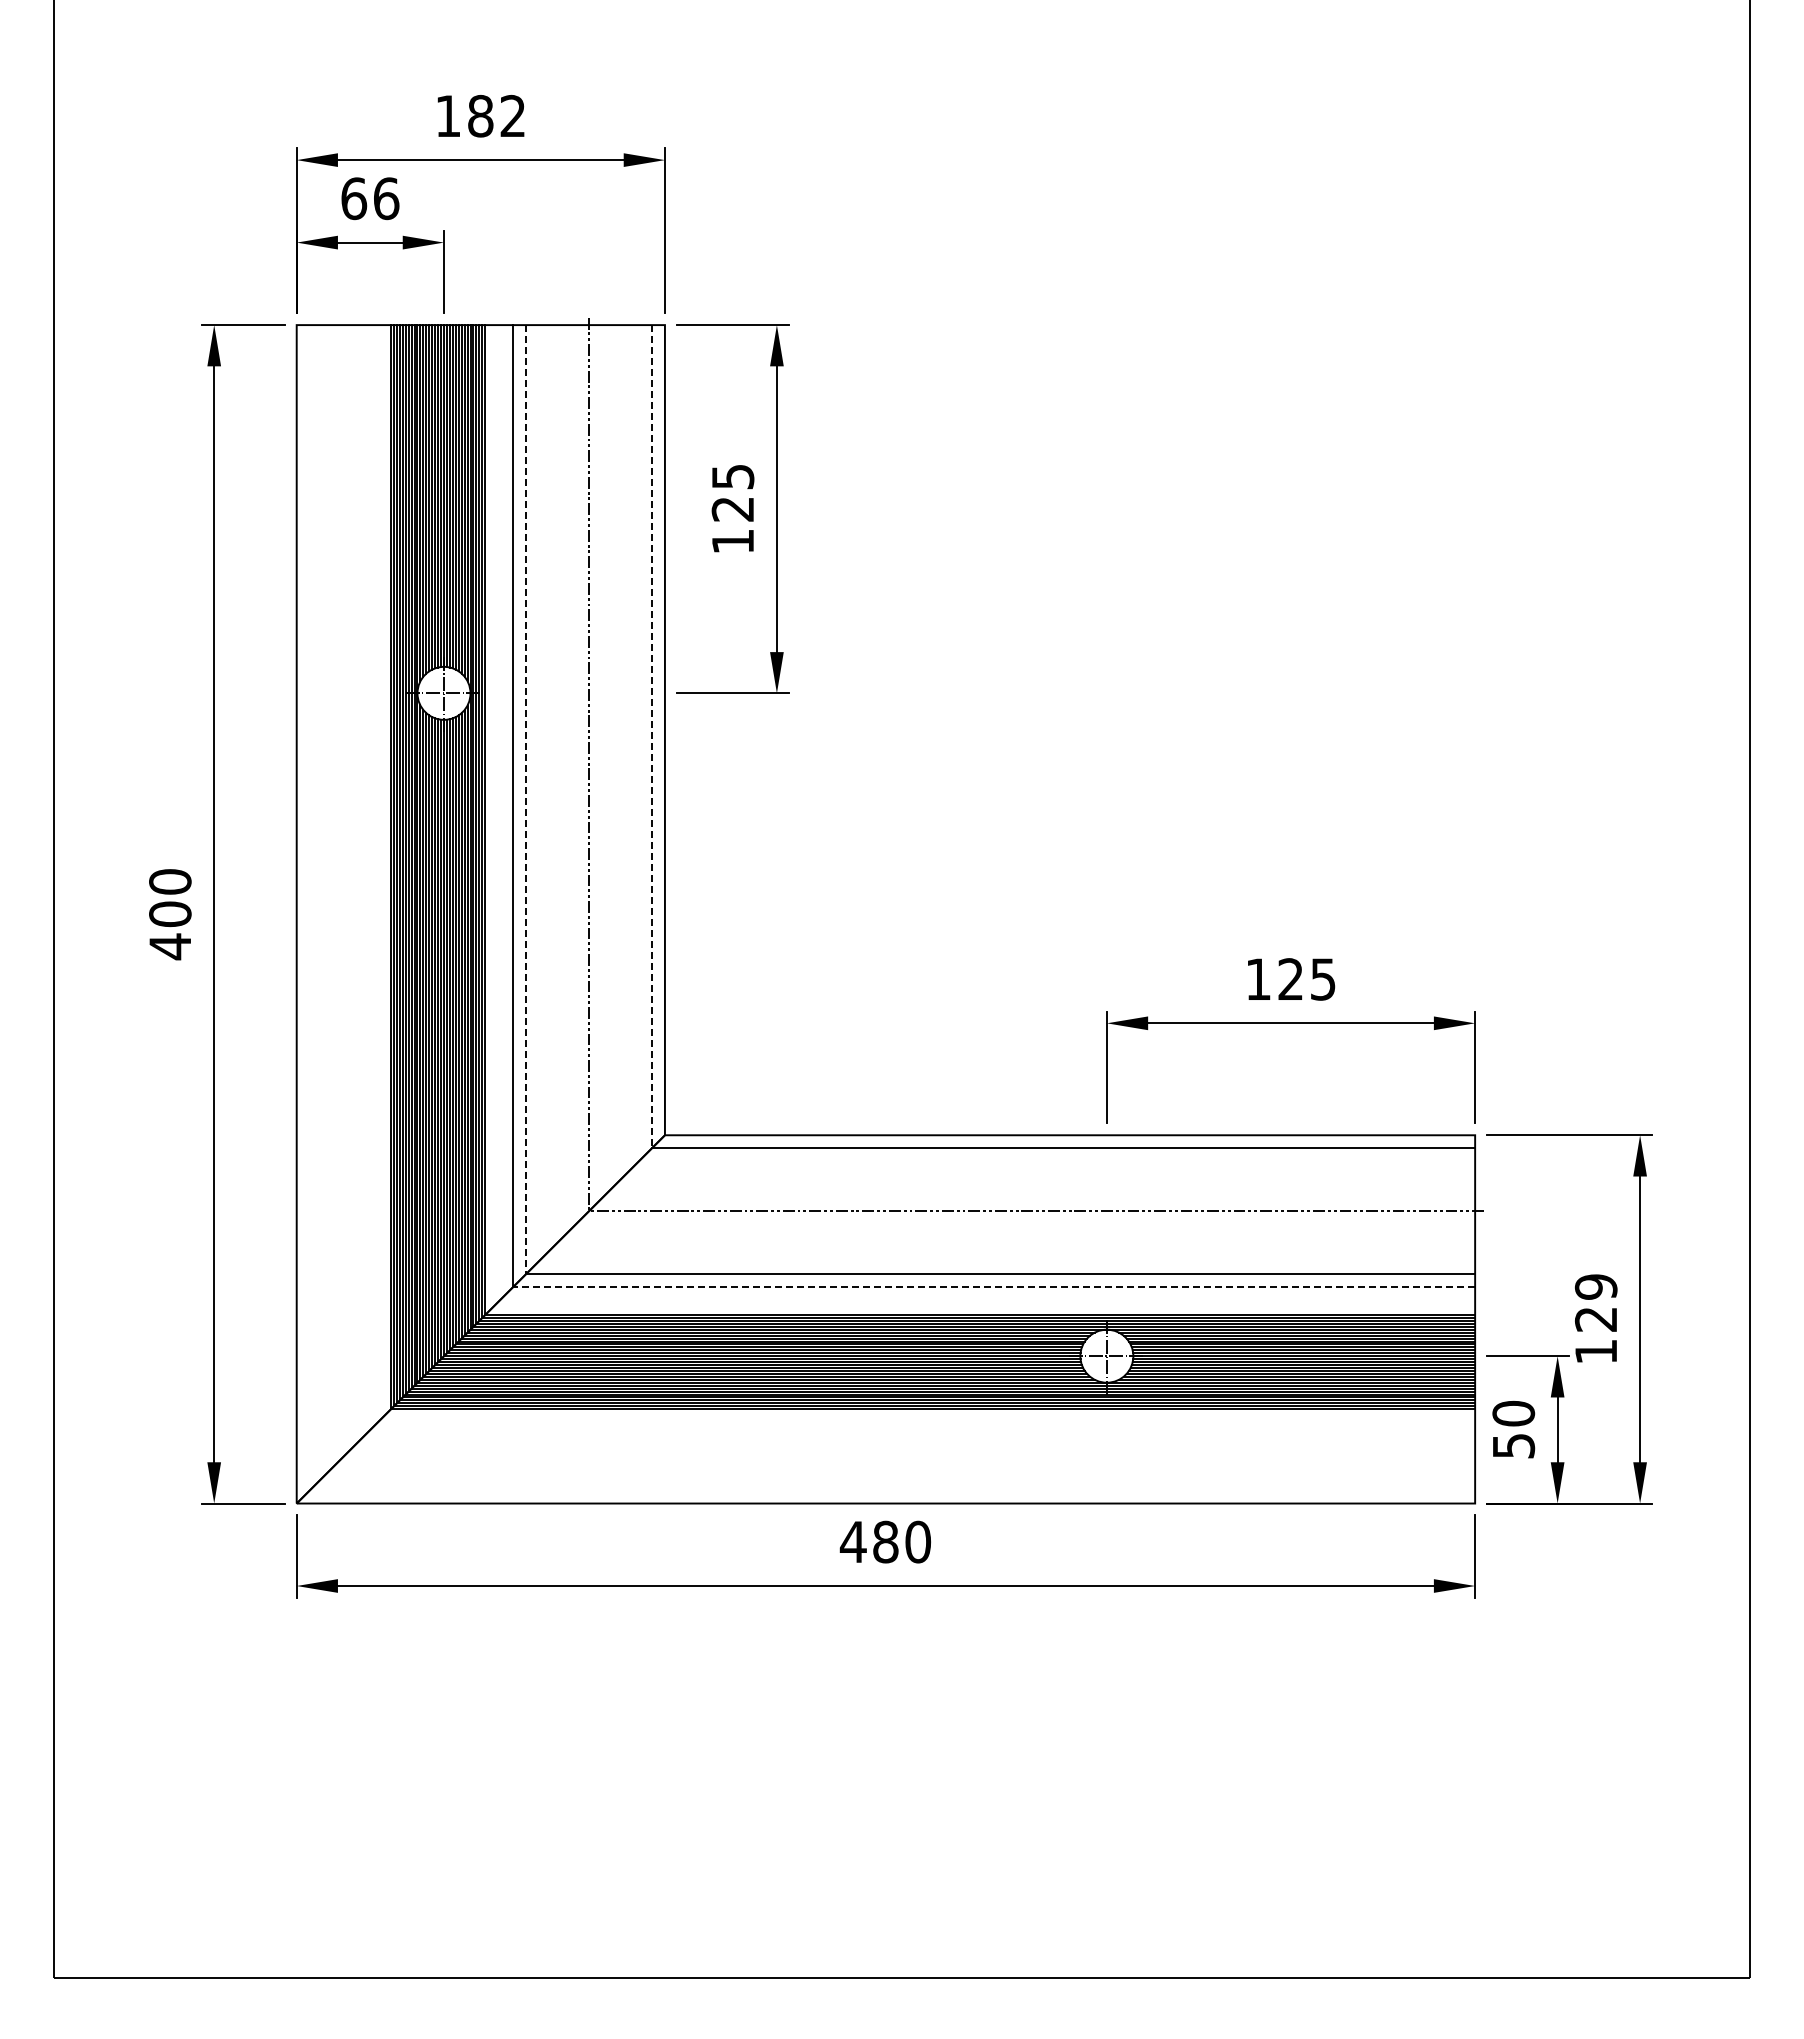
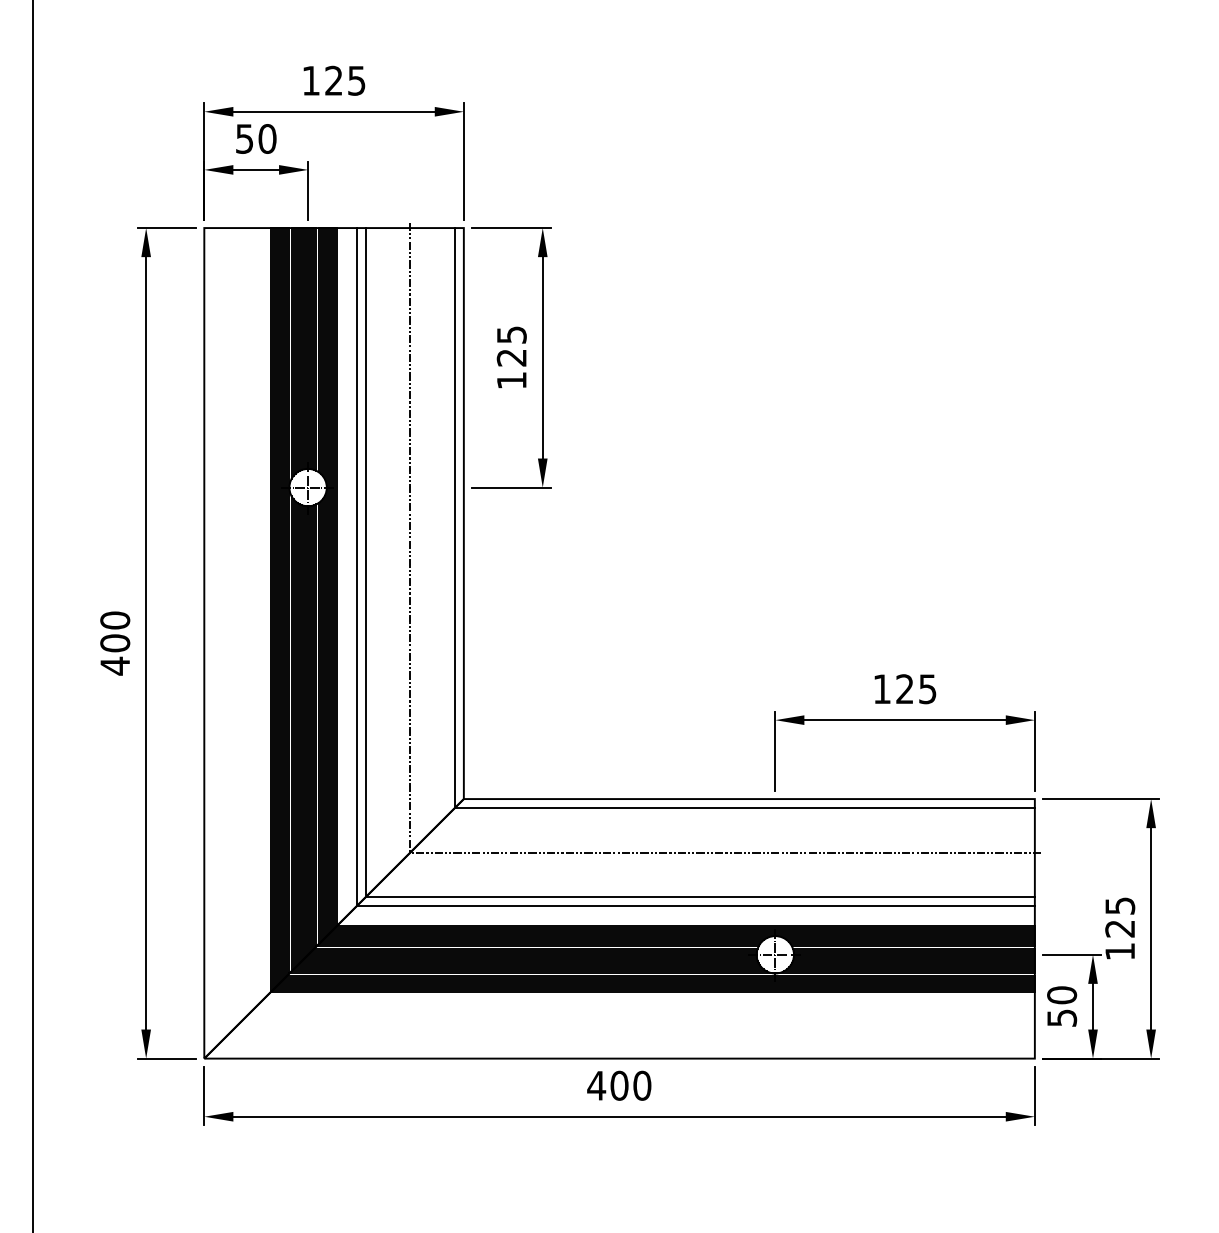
text: (496, 115) -> (345, 80), 182 -> 125
text: (370, 198) -> (256, 138), 66 -> 50
line: (652, 736) -> (455, 518), dashed -> solid
line: (525, 799) -> (365, 562), dashed -> solid
line: (994, 1286) -> (696, 905), dashed -> solid
text: (1595, 1286) -> (1119, 905), 129 -> 125
text: (885, 1542) -> (619, 1086), 480 -> 400

